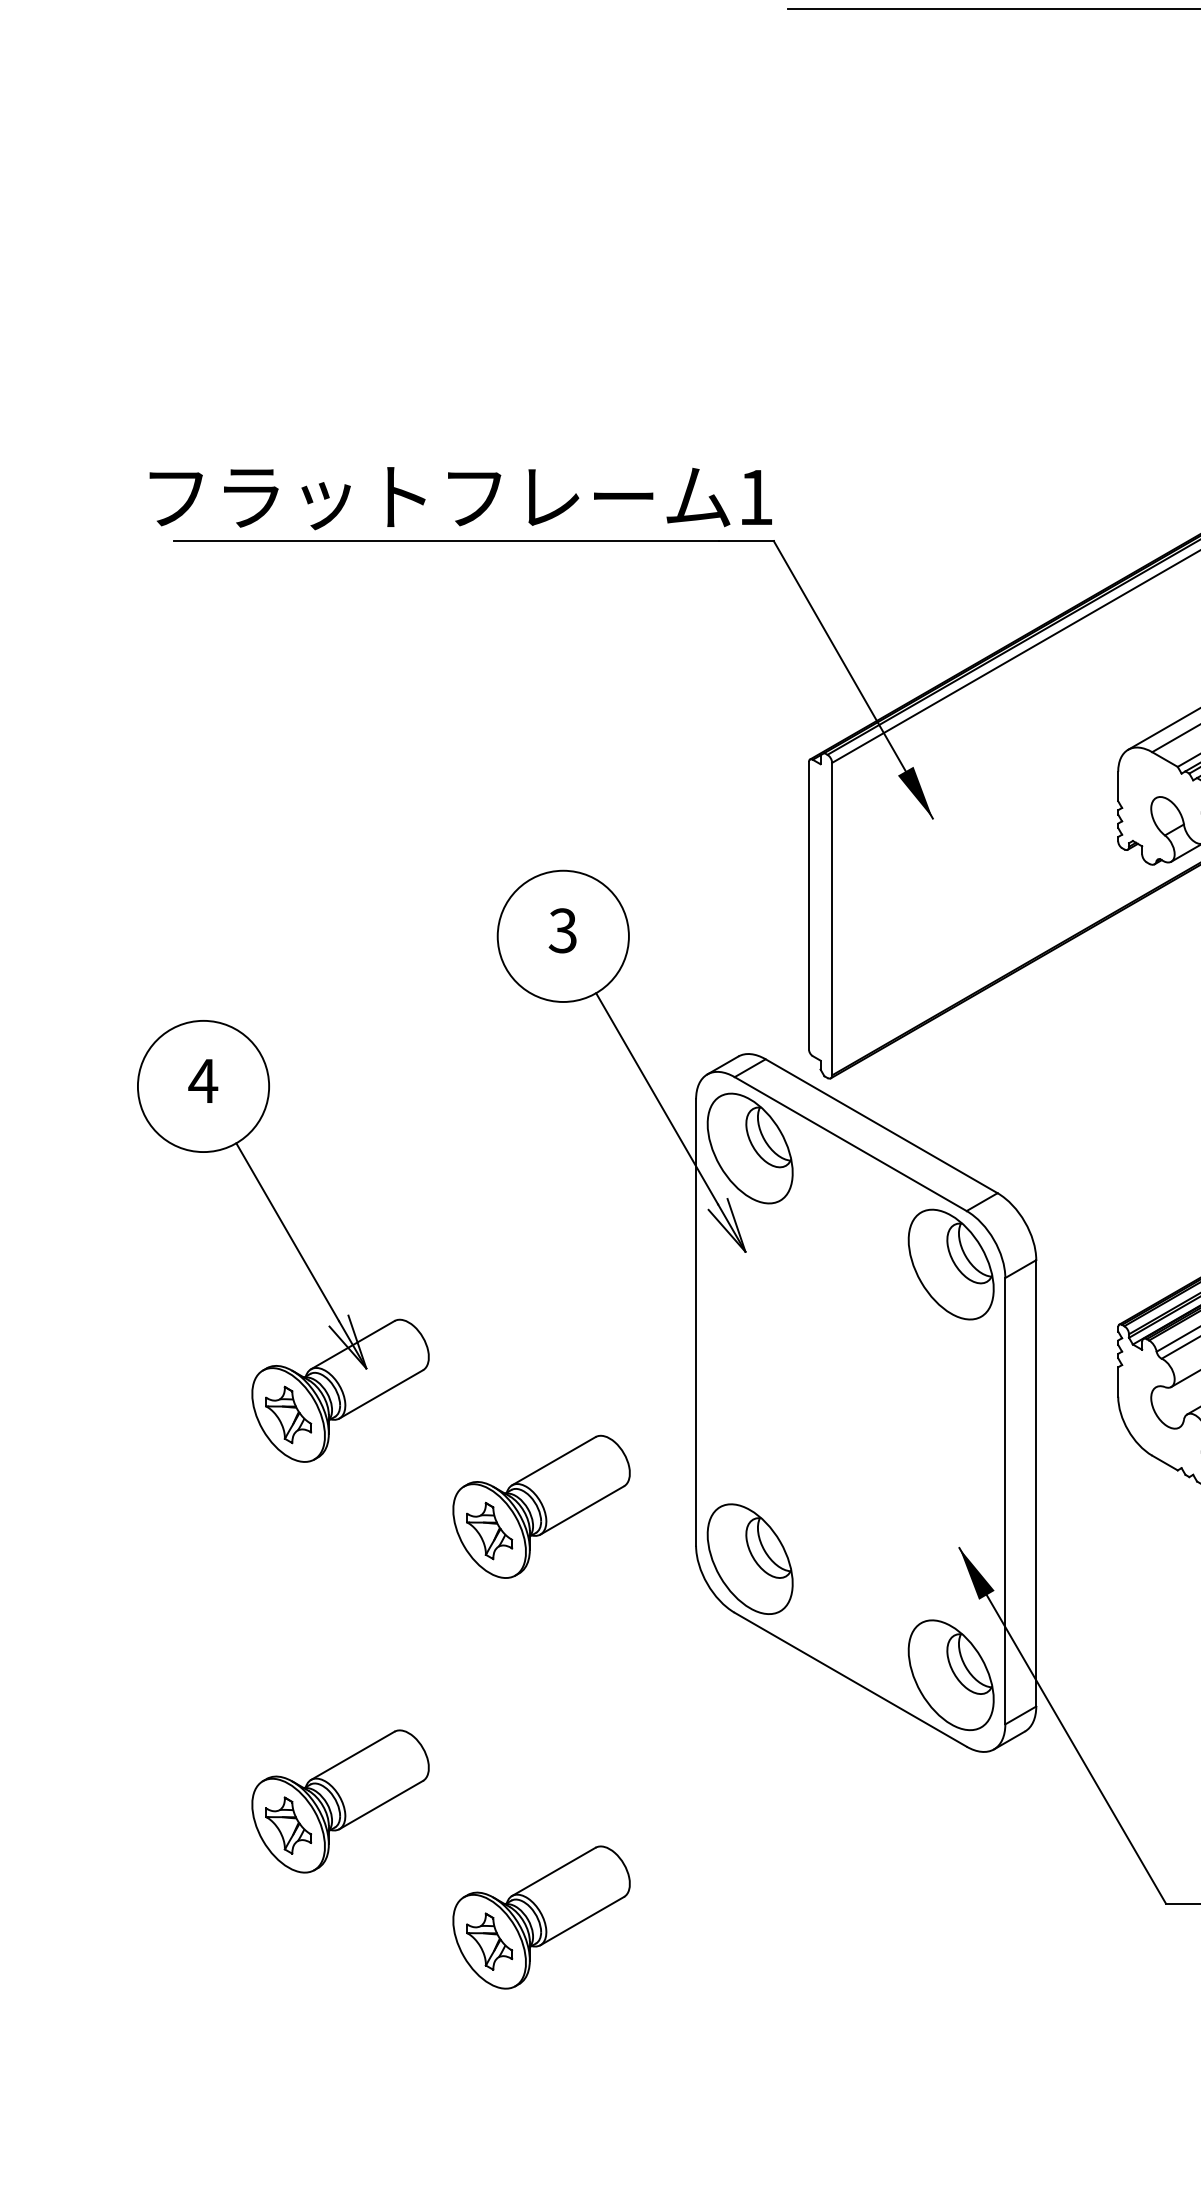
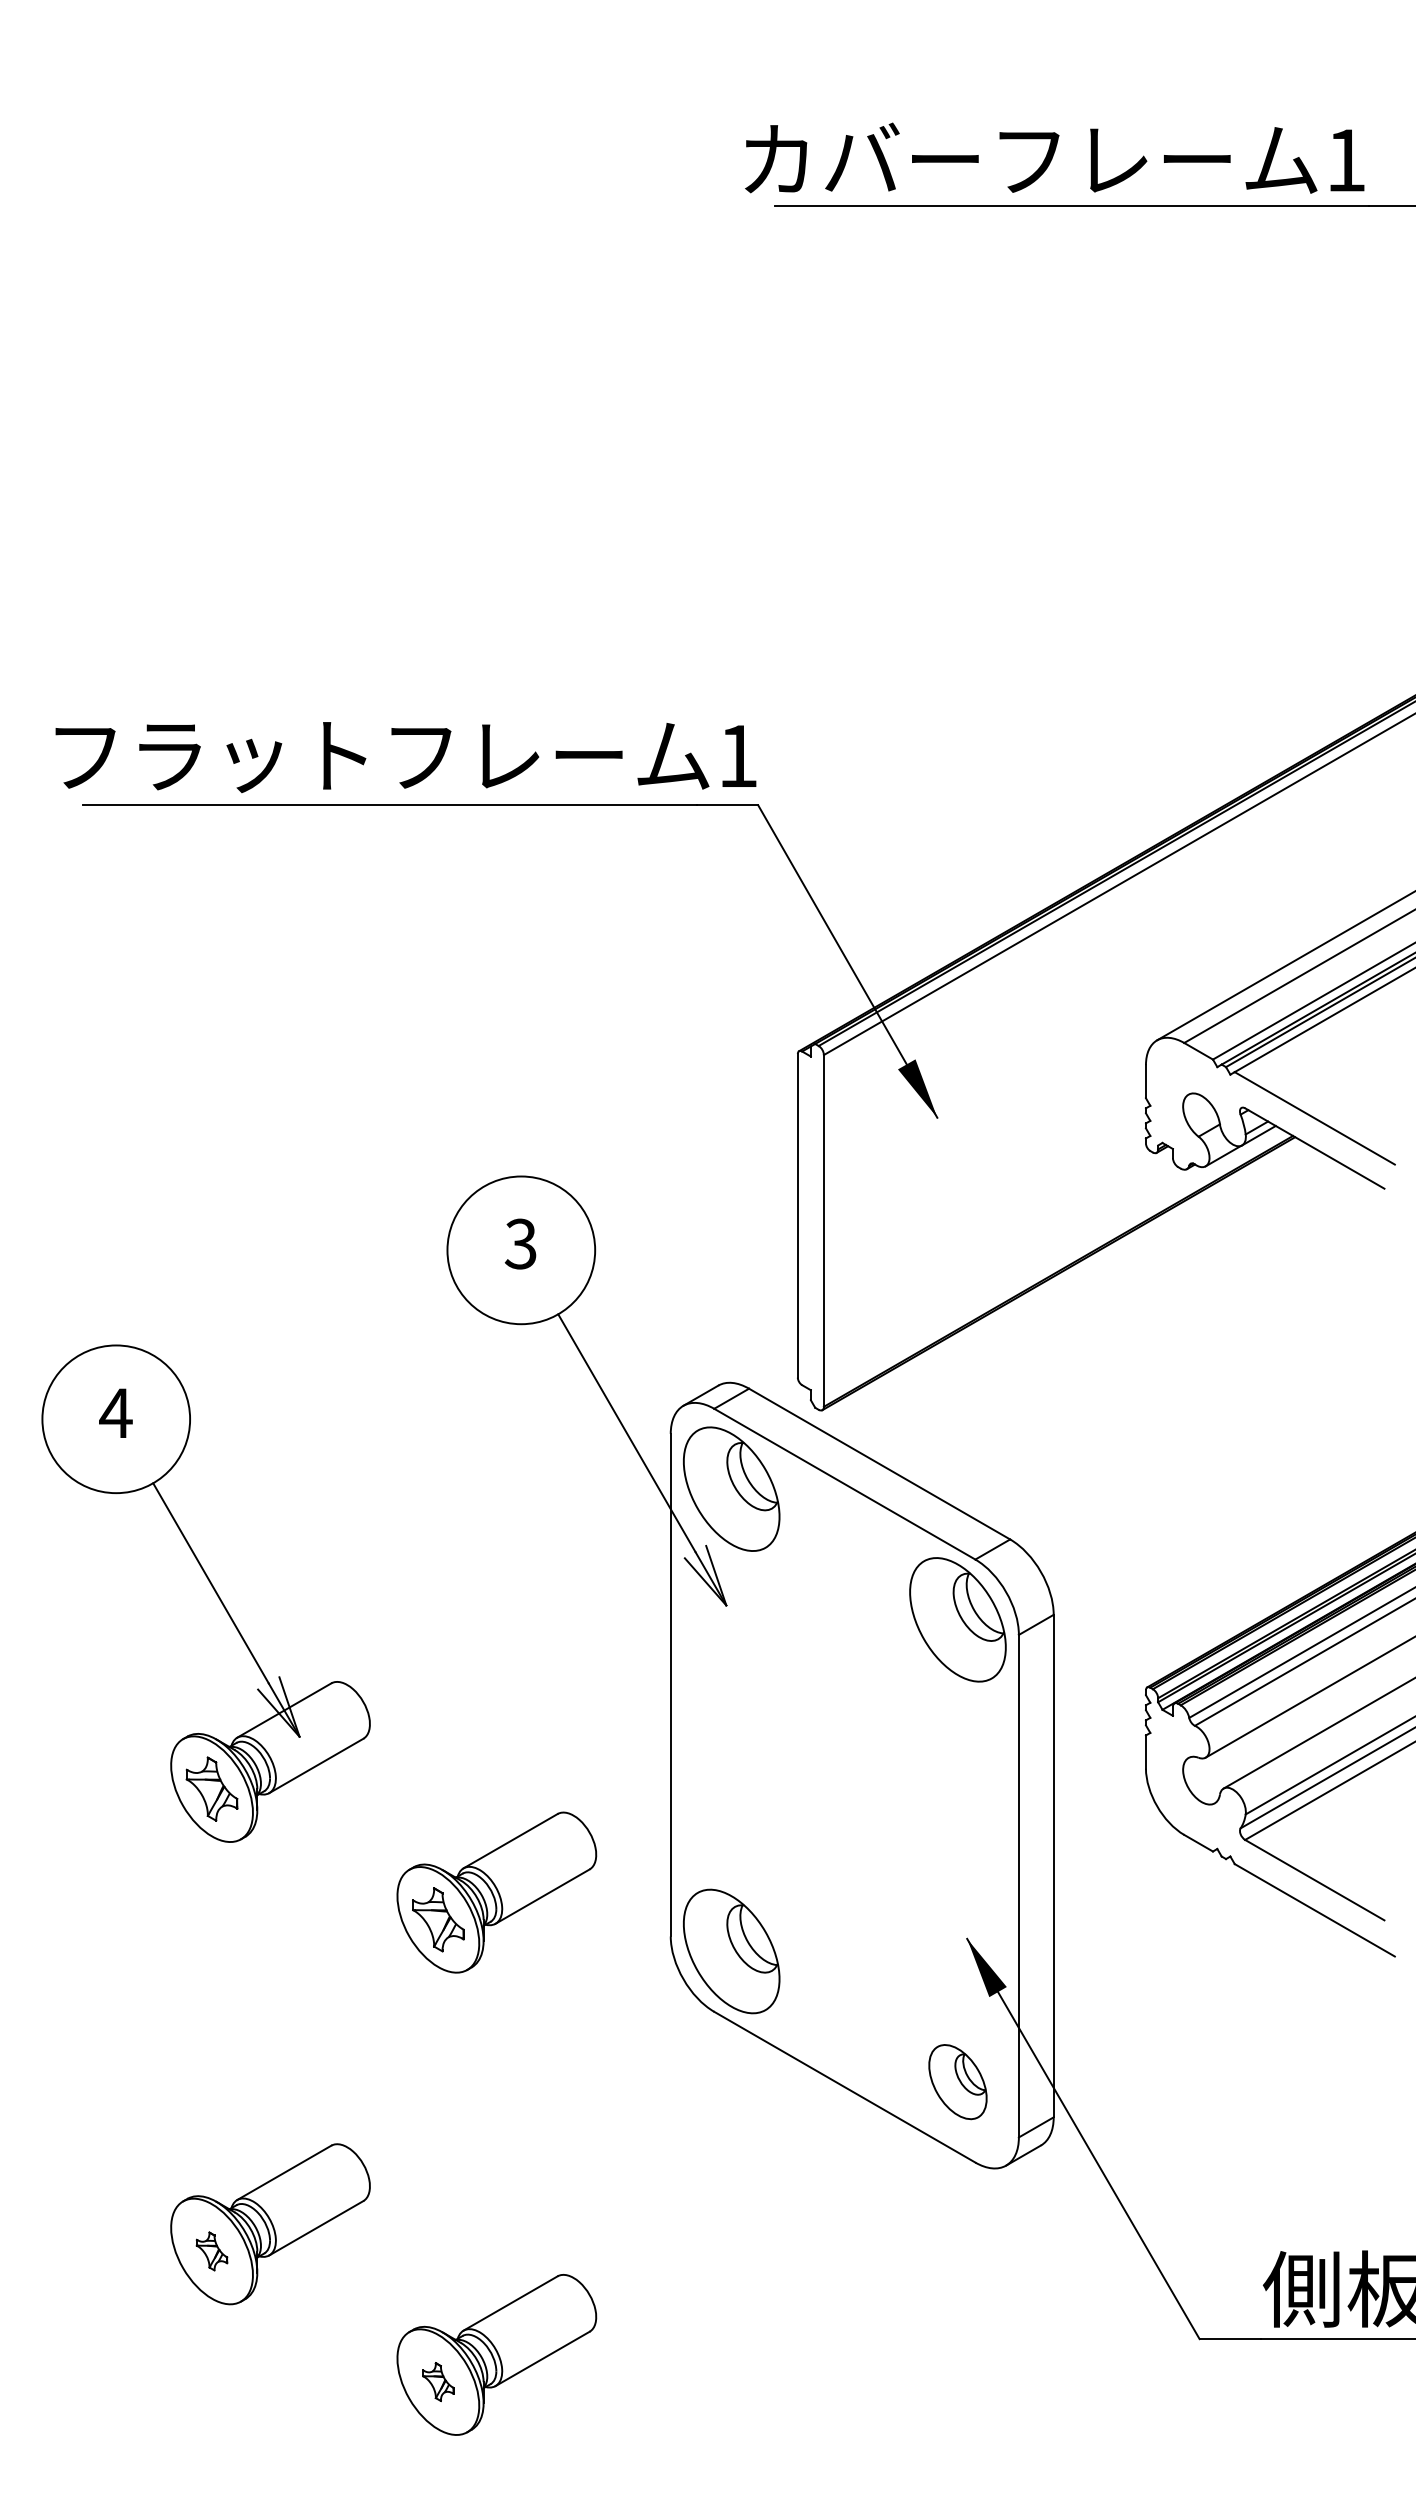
part: (950, 1674) -> (957, 2081), size x0.6
part: (288, 1825) -> (211, 2251), size x0.6
part: (489, 1941) -> (438, 2381), size x0.6

